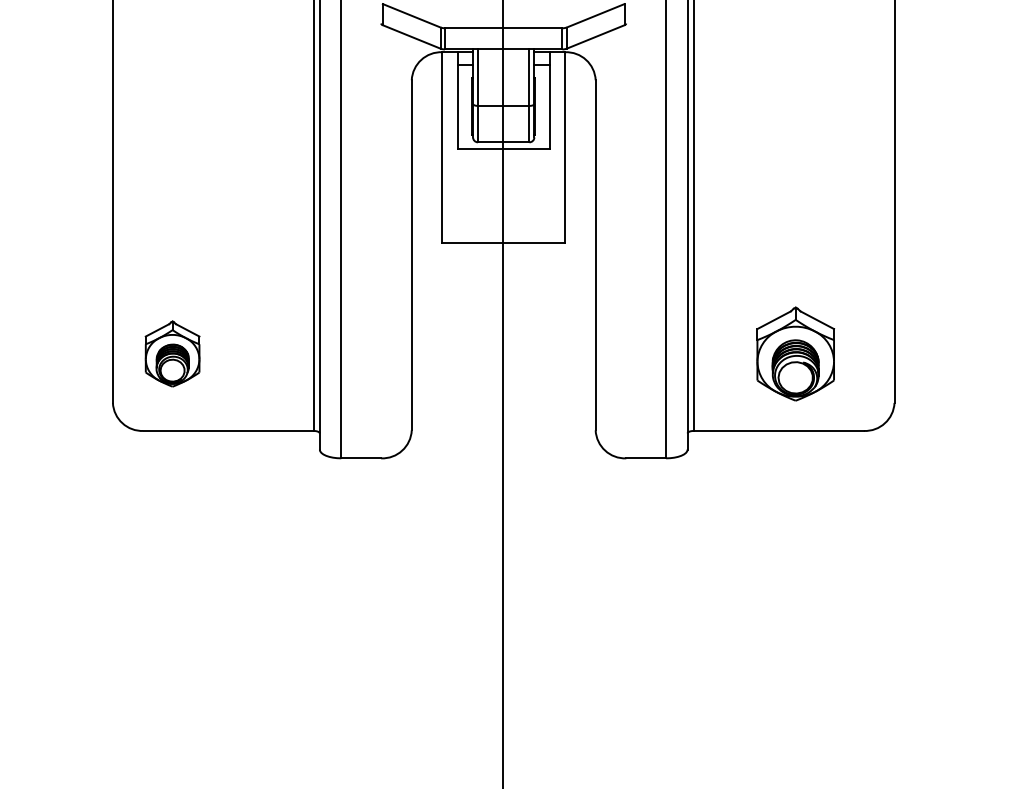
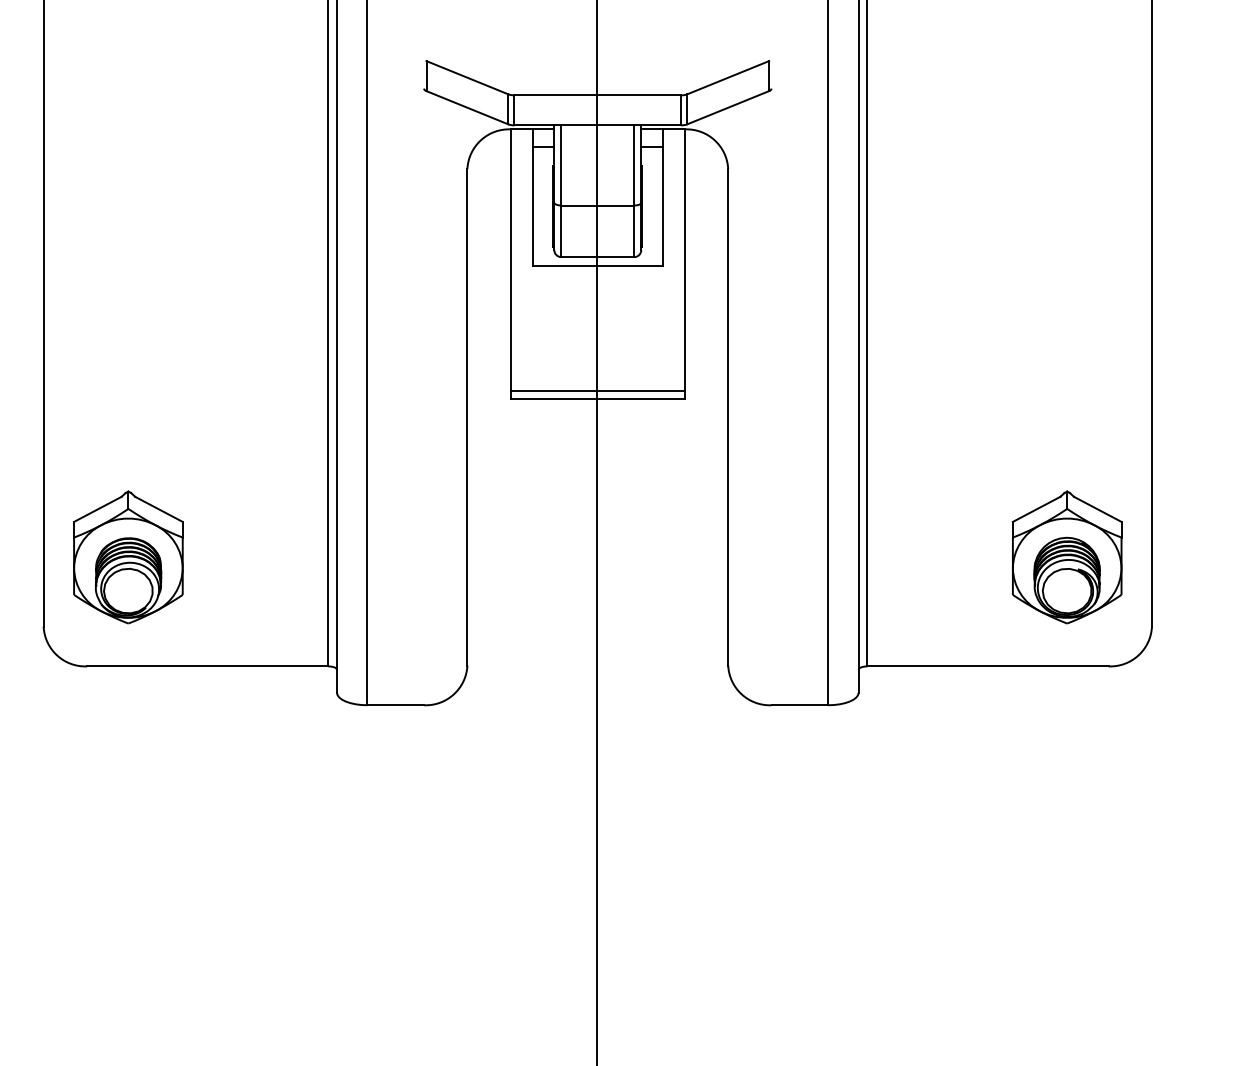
line: (503, 236) -> (597, 390), added
part: (172, 353) -> (128, 556), size x1.43
part: (795, 353) -> (1066, 556), moved

